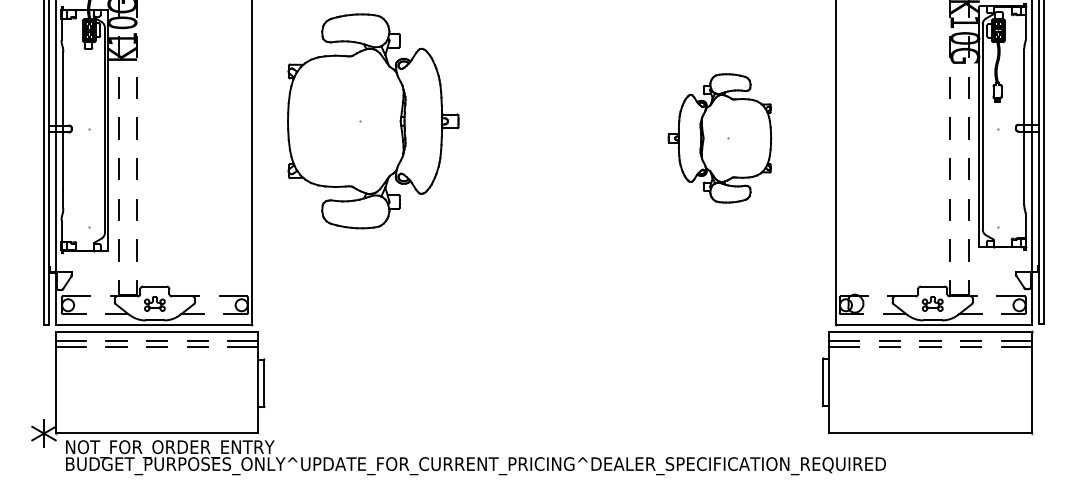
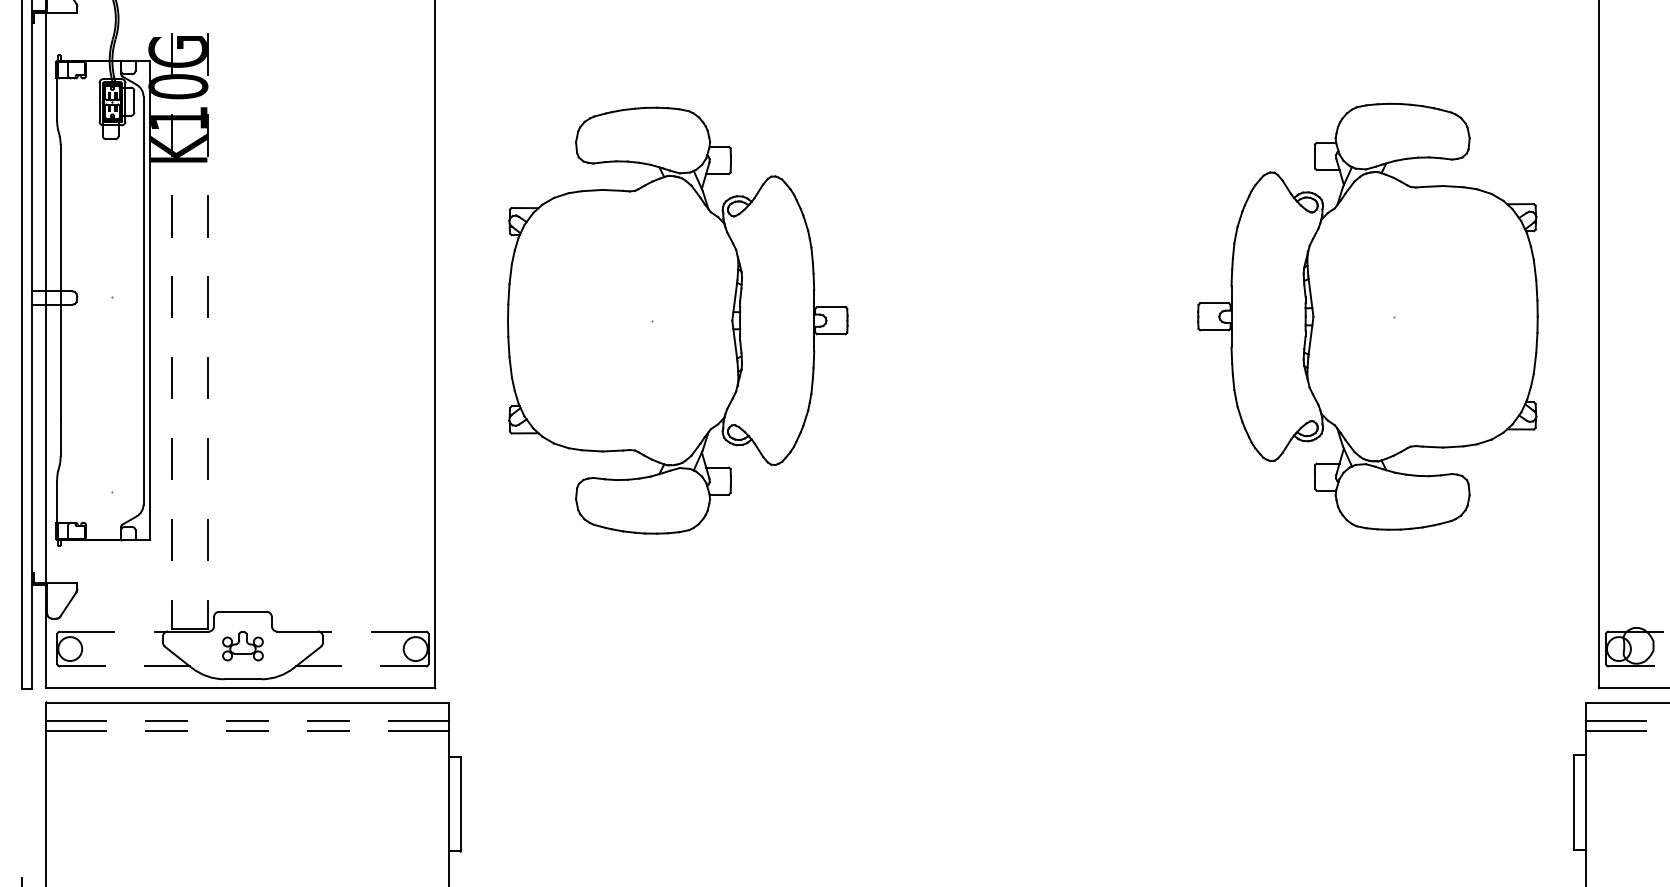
part: (373, 121) -> (678, 320), moved
part: (719, 138) -> (1367, 316), size x1.67

